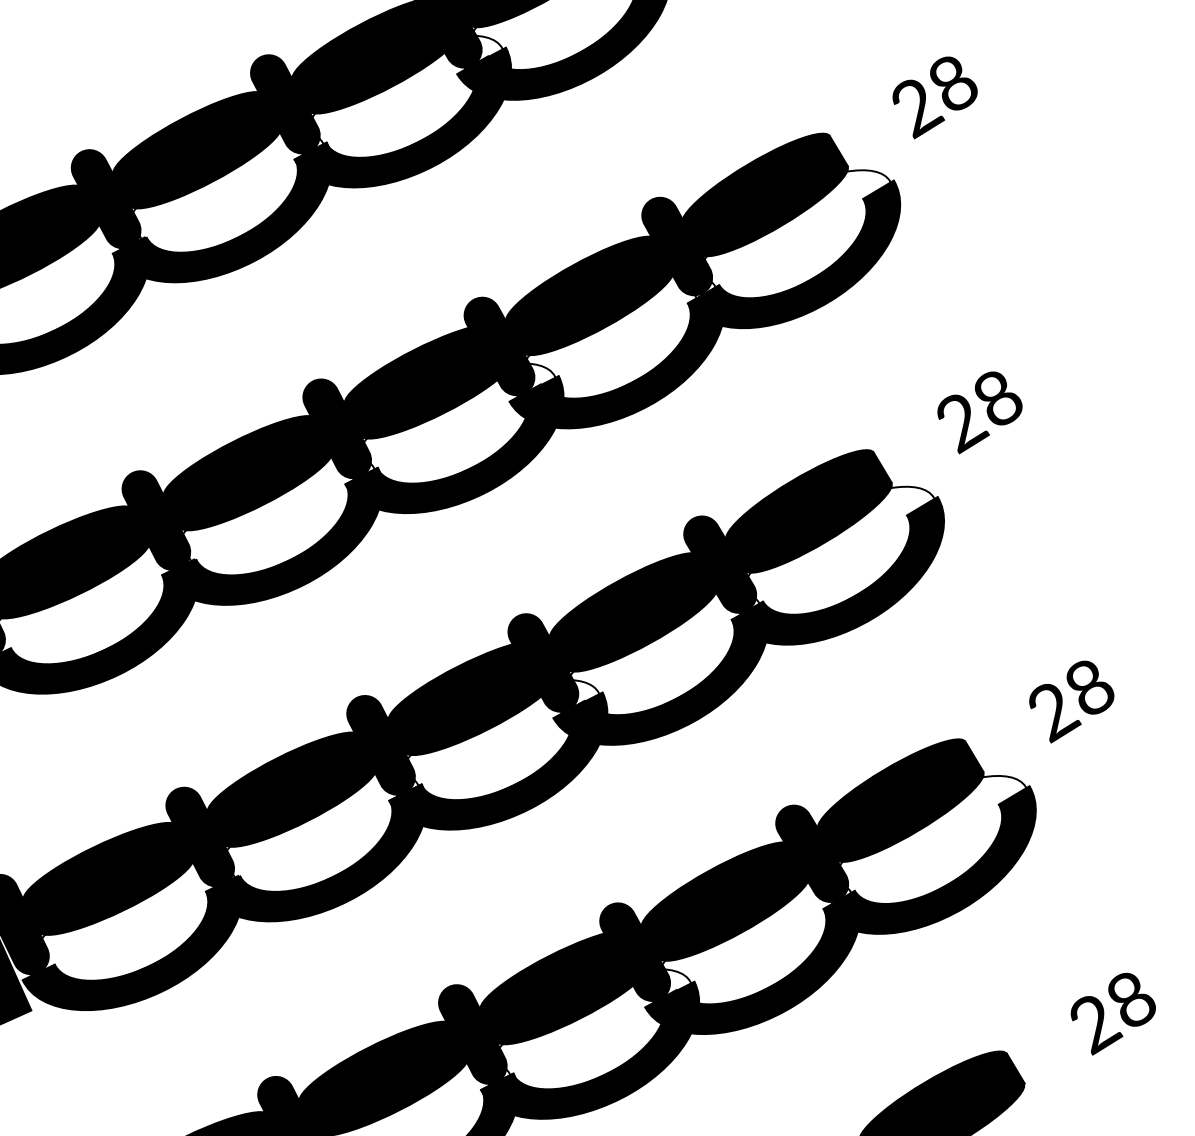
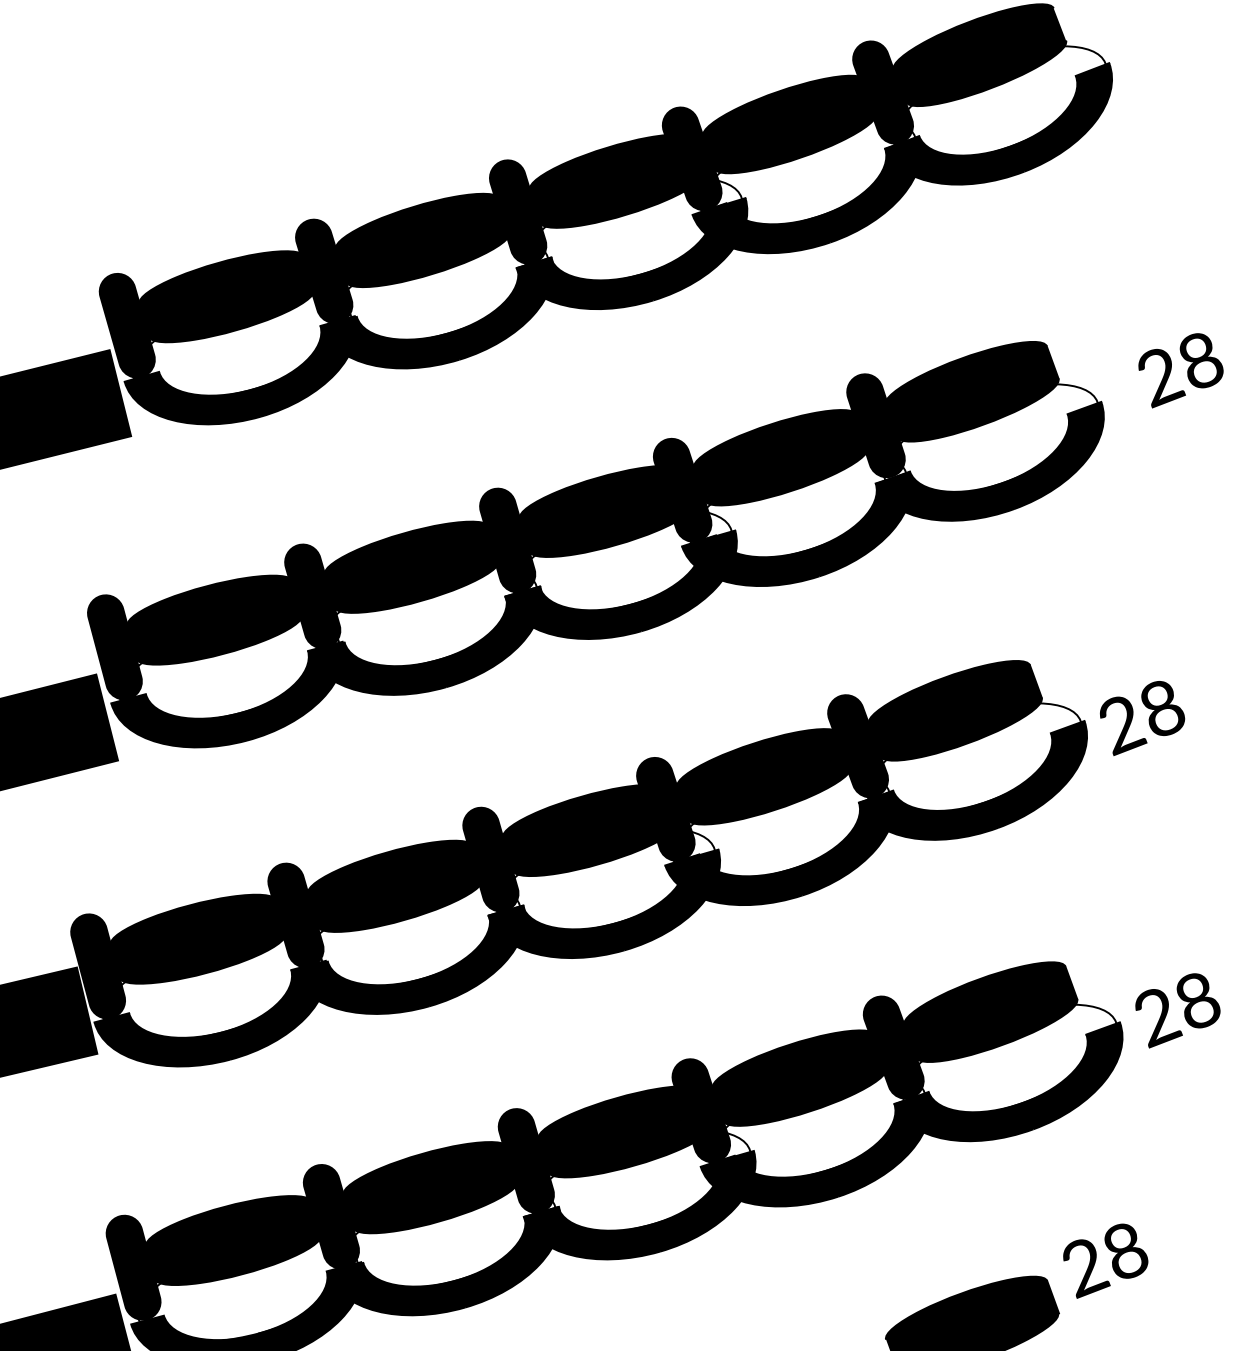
text: (935, 96) -> (1180, 370), moved
text: (980, 411) -> (1142, 718), moved
text: (1071, 700) -> (1177, 1010), moved
text: (1113, 1012) -> (1105, 1260), moved

